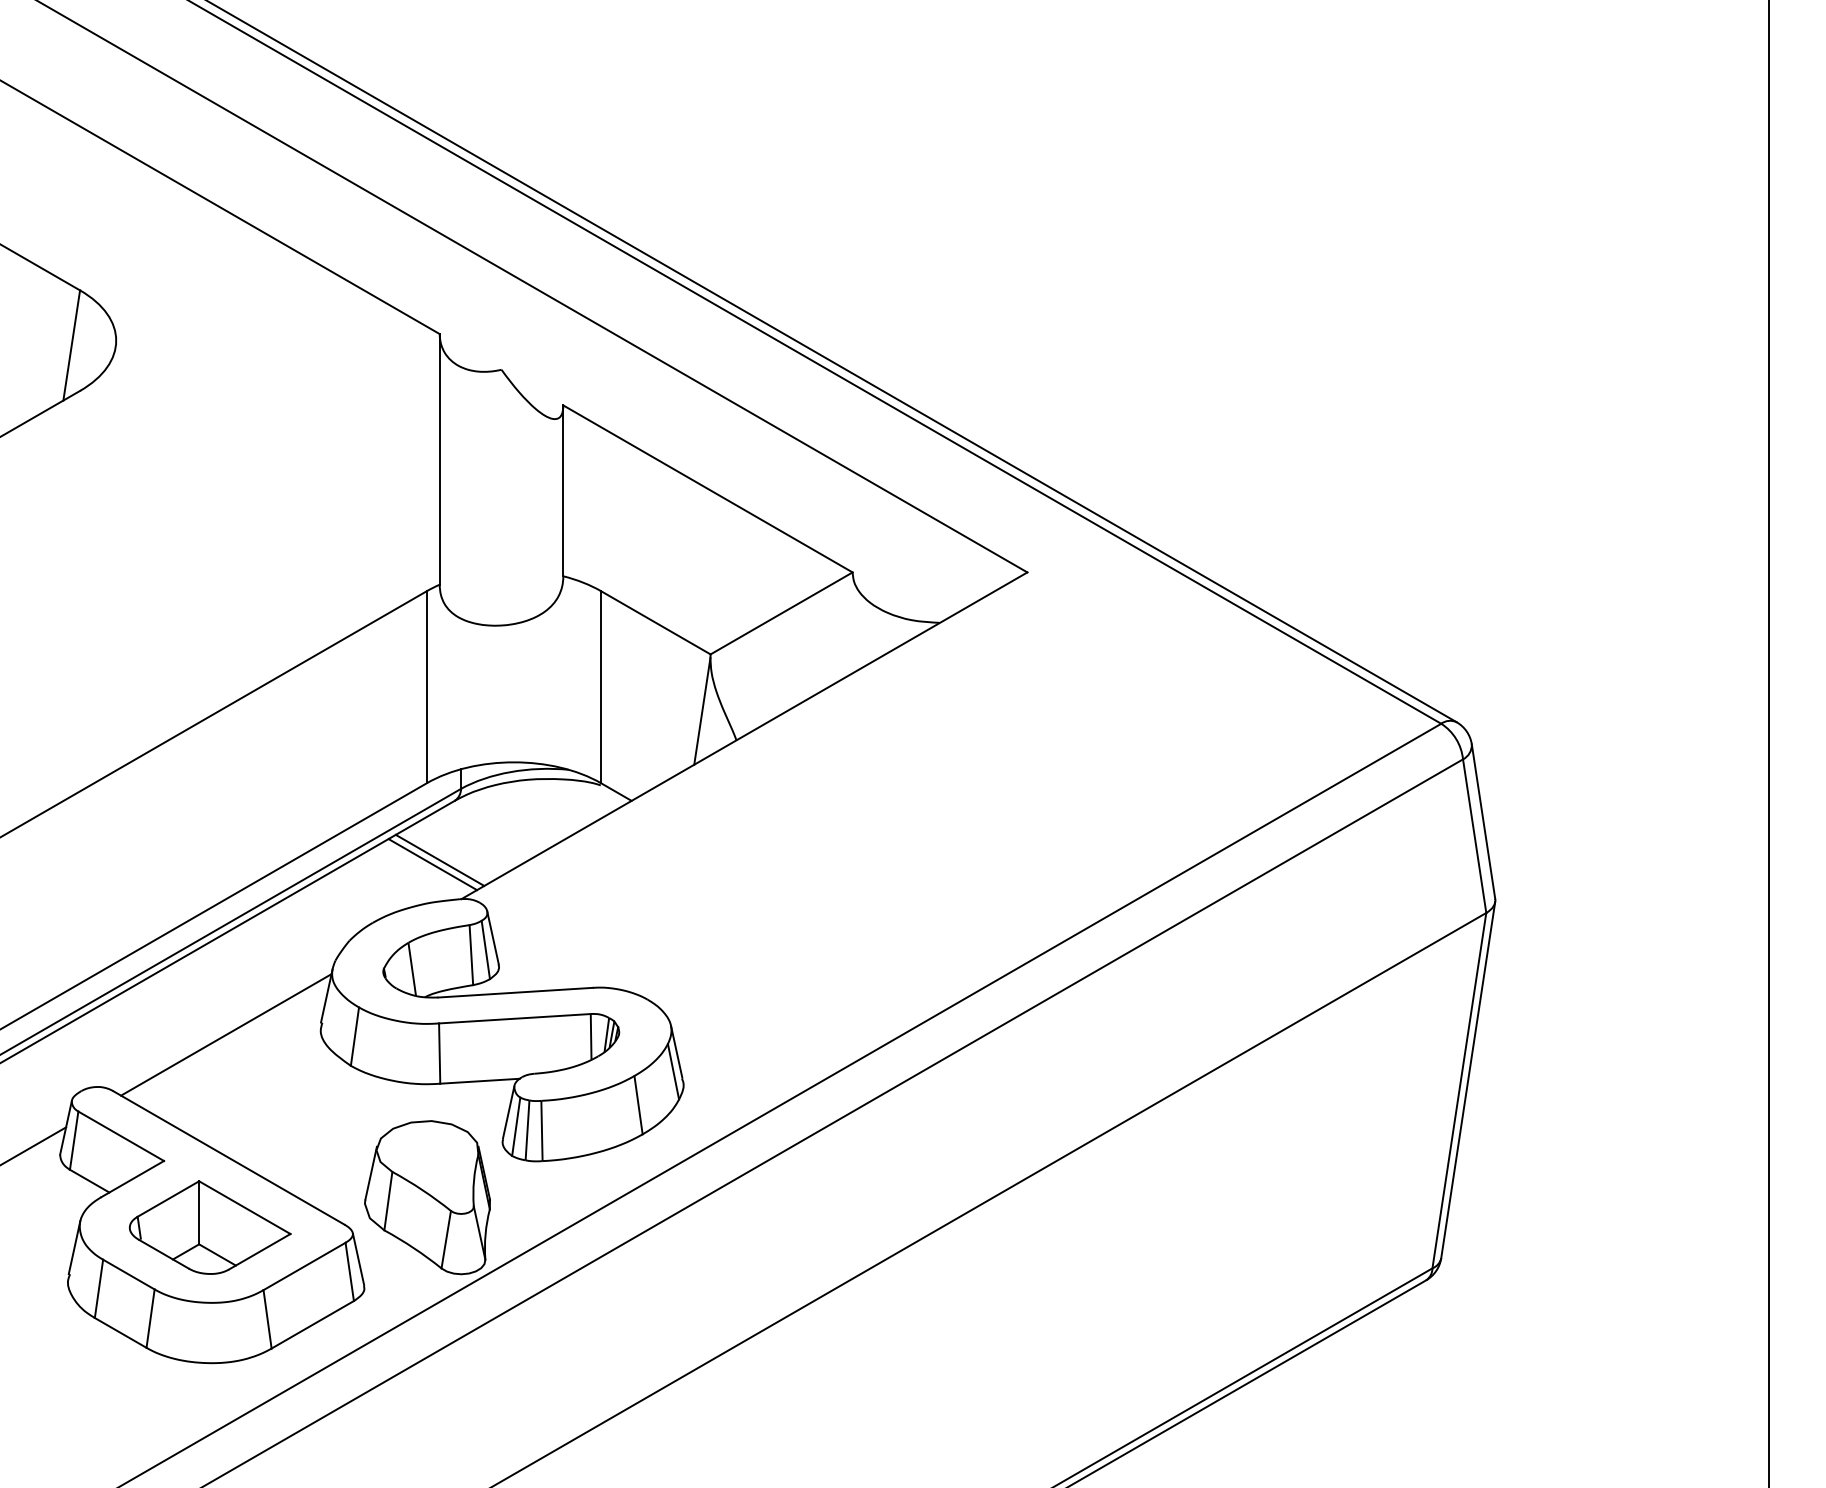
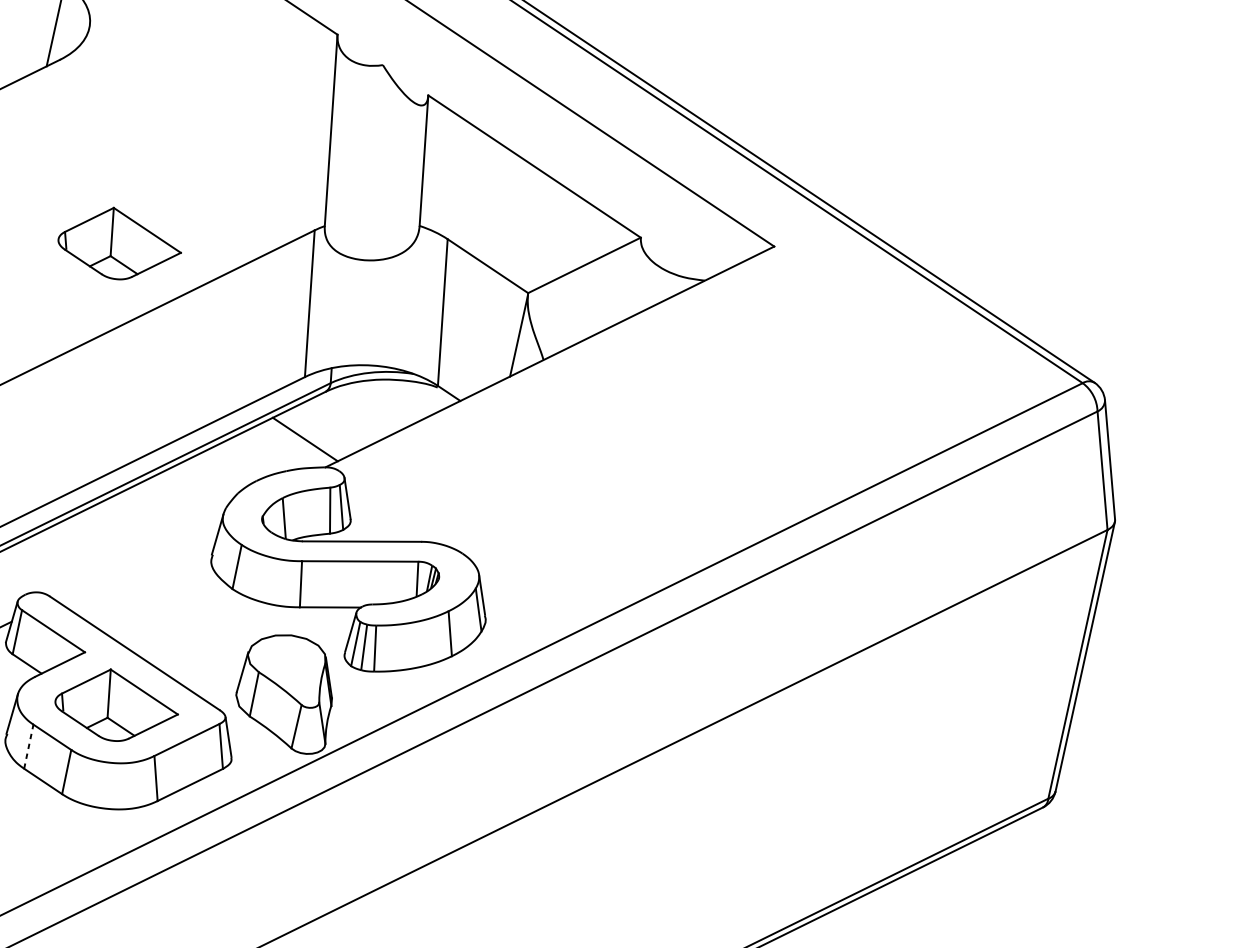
part: (173, 625) -> (119, 243), added
line: (439, 859) -> (310, 436), removed
line: (226, 1034) -> (139, 558), removed
line: (99, 1288) -> (29, 746), solid -> dashed

